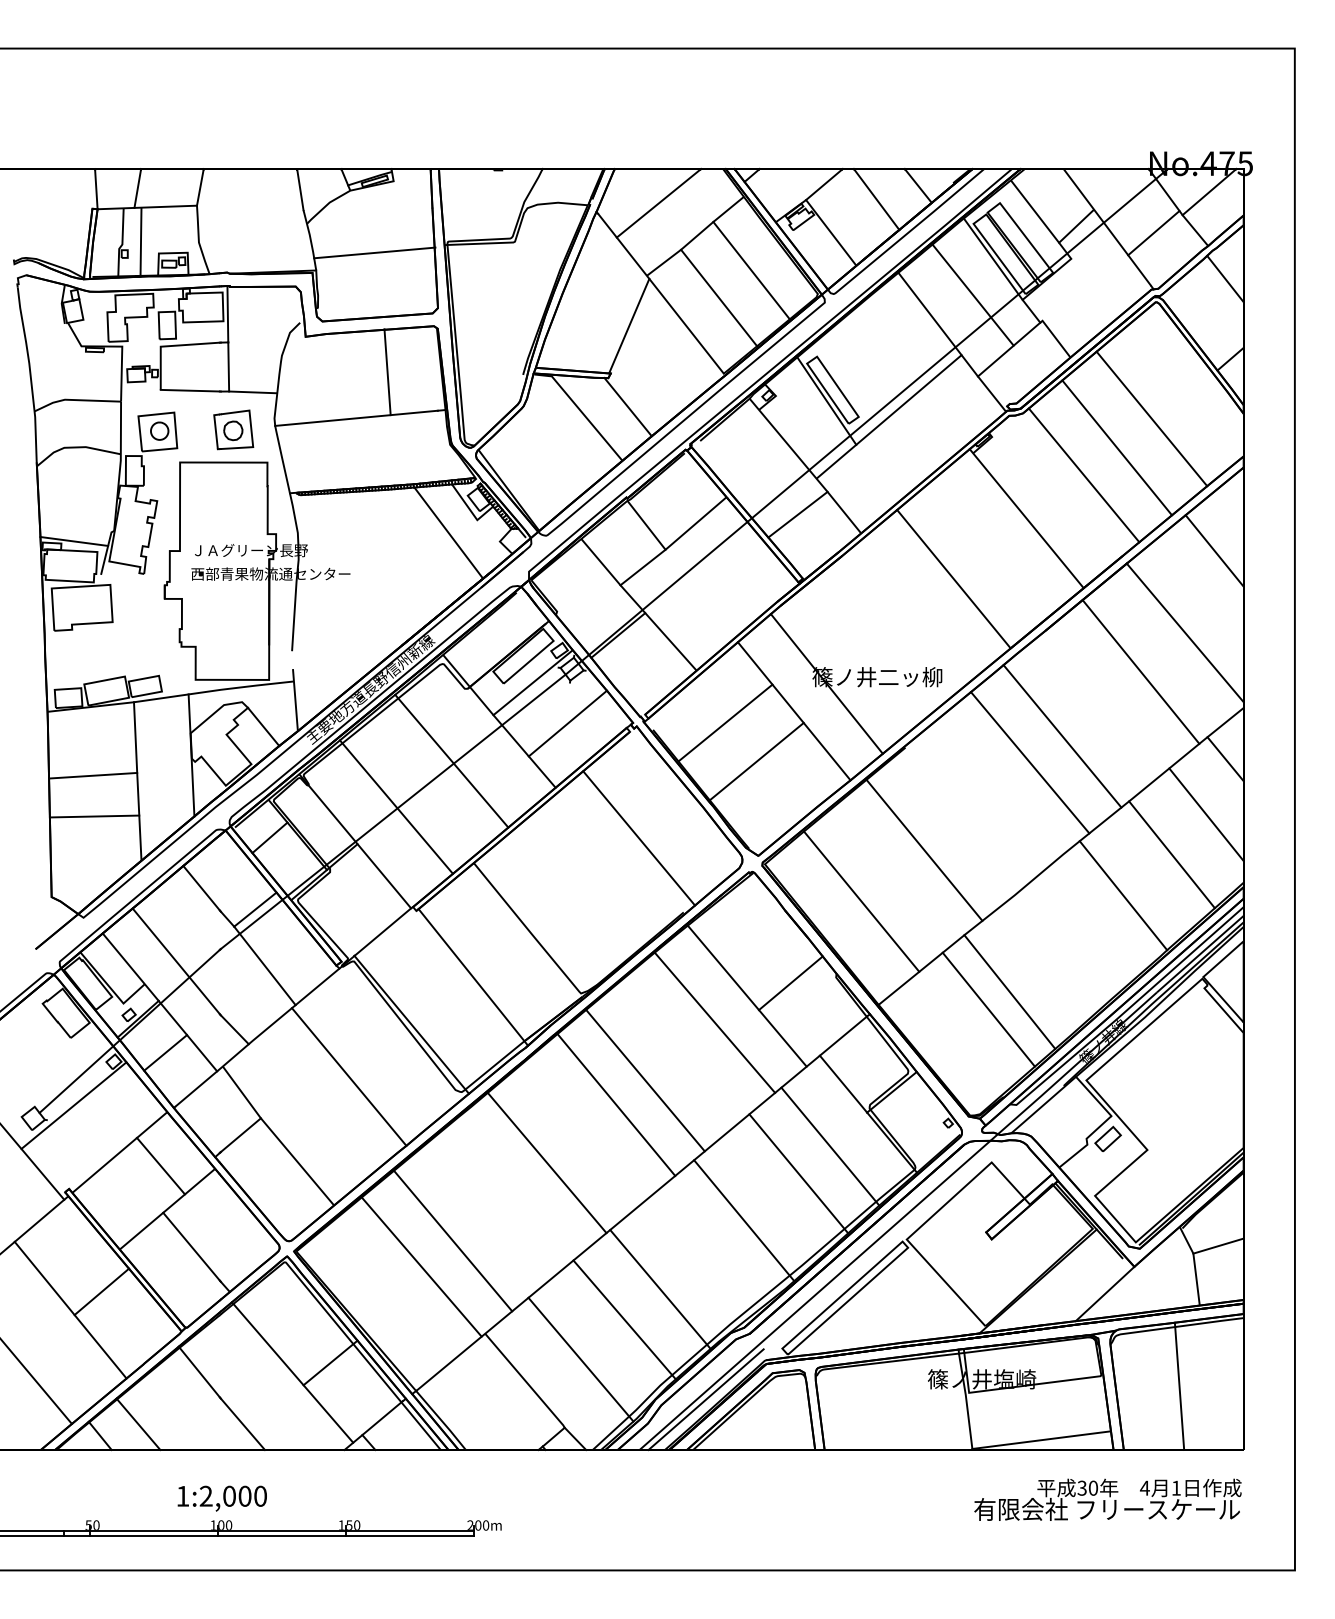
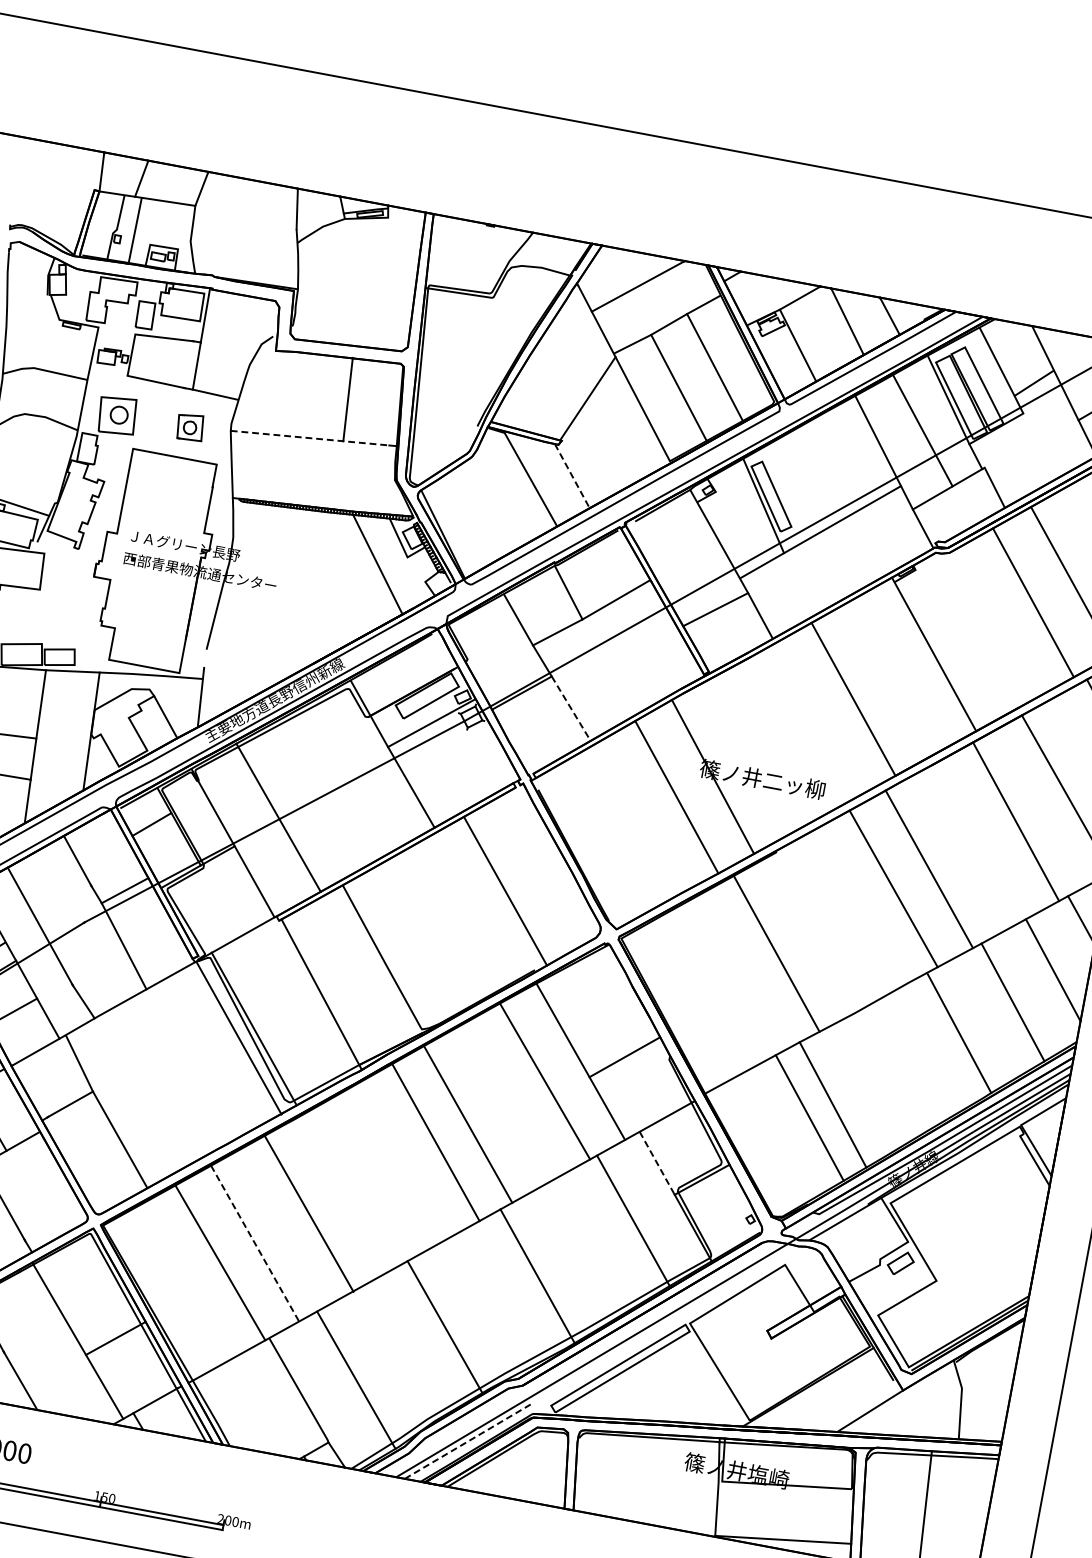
line: (374, 252) -> (357, 282), removed
line: (628, 407) -> (572, 476), solid -> dashed
line: (356, 418) -> (310, 438), solid -> dashed
part: (233, 429) -> (190, 426), size x0.7
line: (1083, 475) -> (996, 623), removed
line: (671, 642) -> (571, 709), solid -> dashed
line: (725, 722) -> (608, 795), removed
line: (567, 723) -> (457, 768), removed
line: (451, 760) -> (339, 782), removed
line: (756, 761) -> (631, 838), removed
line: (861, 901) -> (707, 991), removed
line: (348, 1076) -> (238, 1037), moved
line: (843, 1084) -> (657, 1163), solid -> dashed
line: (546, 1162) -> (308, 1213), moved
line: (798, 1173) -> (598, 1240), removed
line: (453, 1241) -> (255, 1244), solid -> dashed
line: (1218, 1245) -> (987, 1385), removed
line: (624, 1319) -> (405, 1349), removed
line: (706, 1399) -> (469, 1440), solid -> dashed

